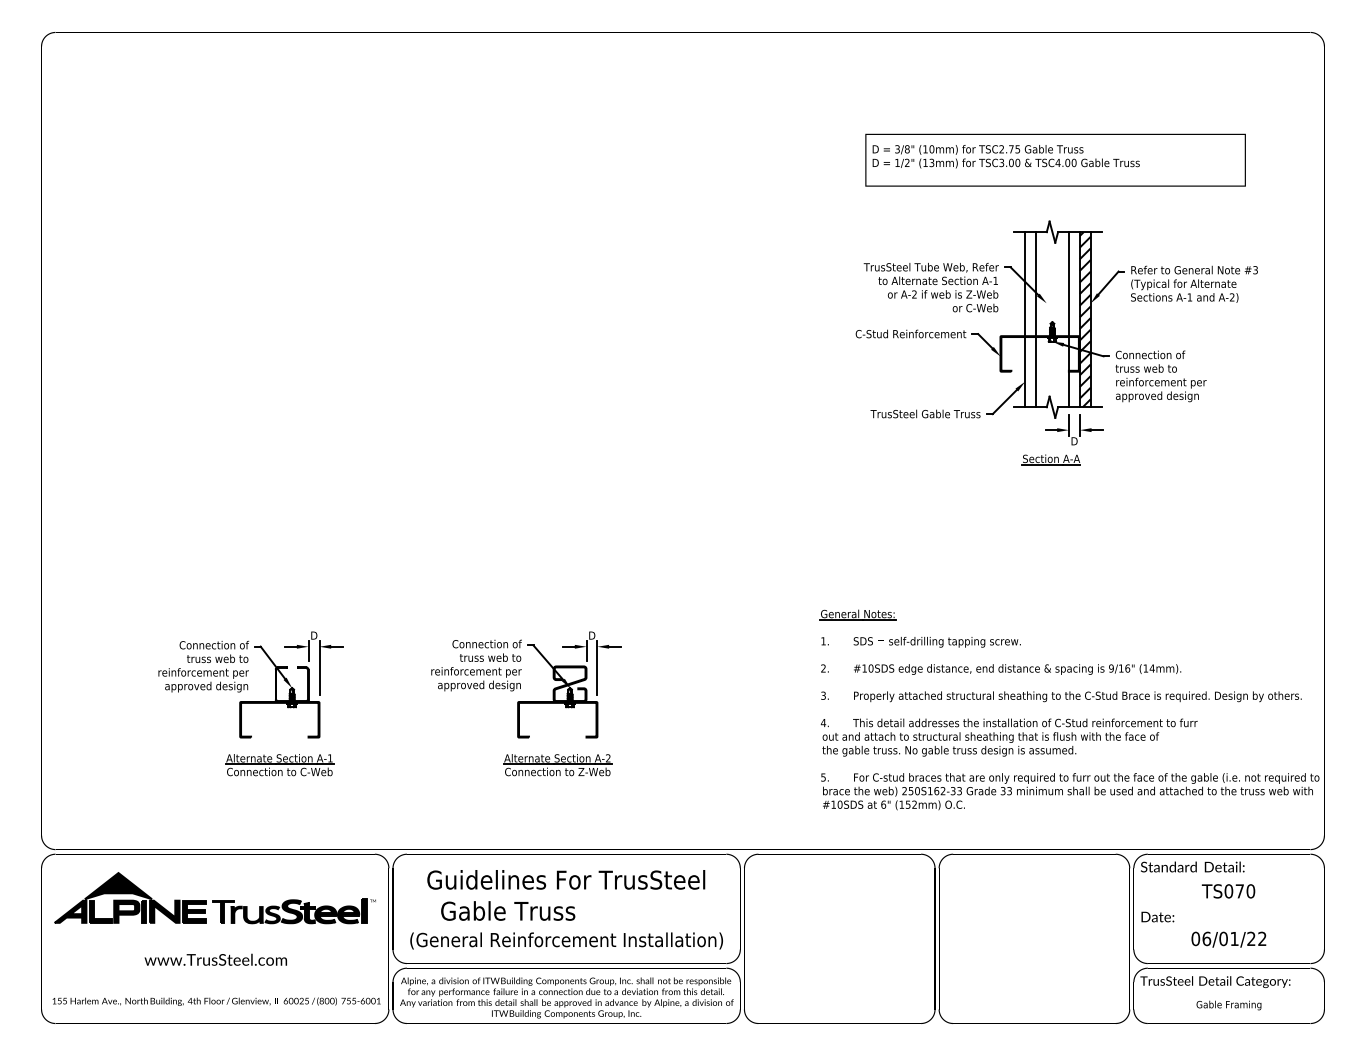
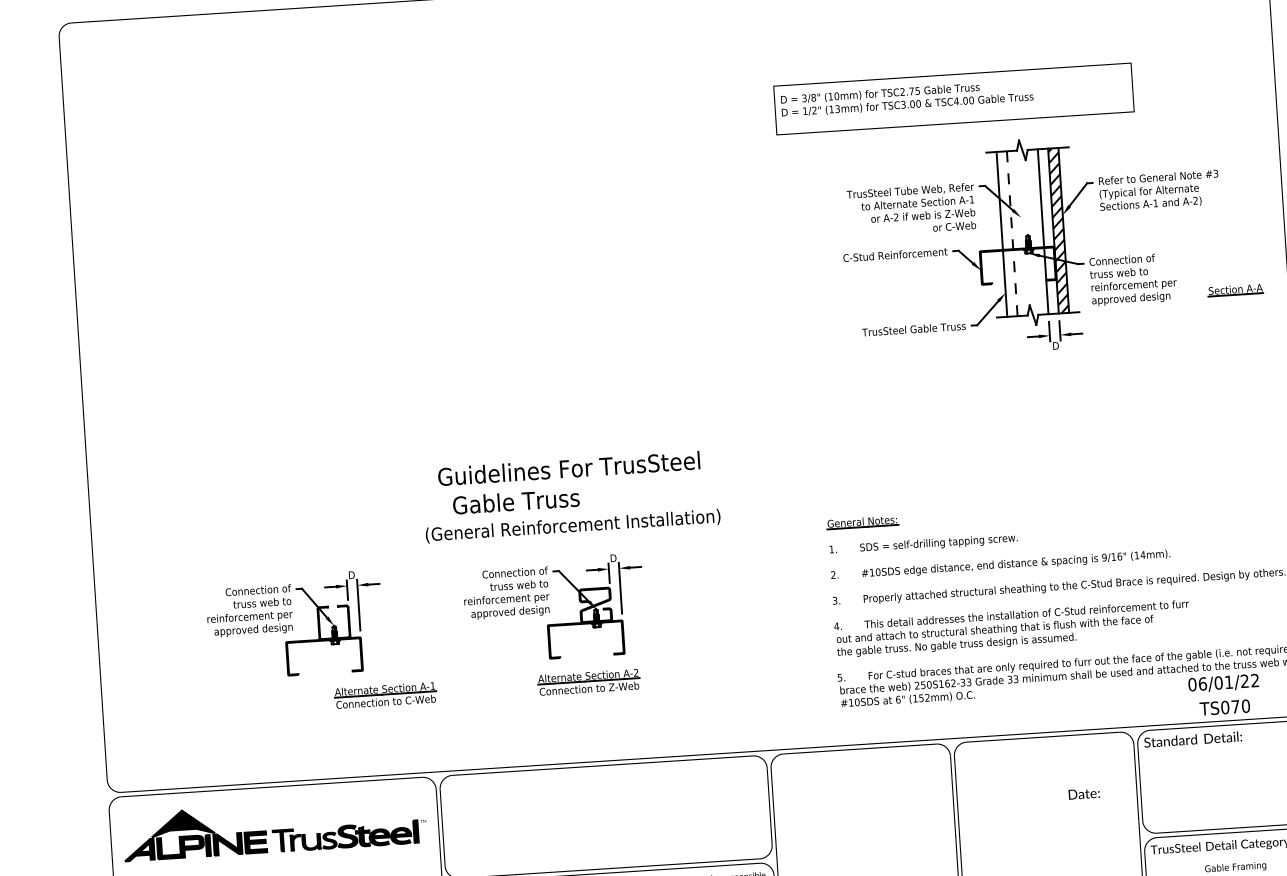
text: (1055, 159) -> (953, 98), moved
line: (1036, 319) -> (1012, 233), solid -> dashed
part: (1050, 459) -> (1234, 290), moved
part: (279, 765) -> (385, 695), moved
text: (1228, 891) -> (1224, 707), moved
text: (566, 909) -> (571, 496), moved
text: (1157, 916) -> (1083, 793), moved
text: (1228, 939) -> (1223, 683), moved

